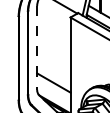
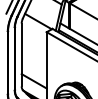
line: (36, 48) -> (21, 55), dashed -> solid

